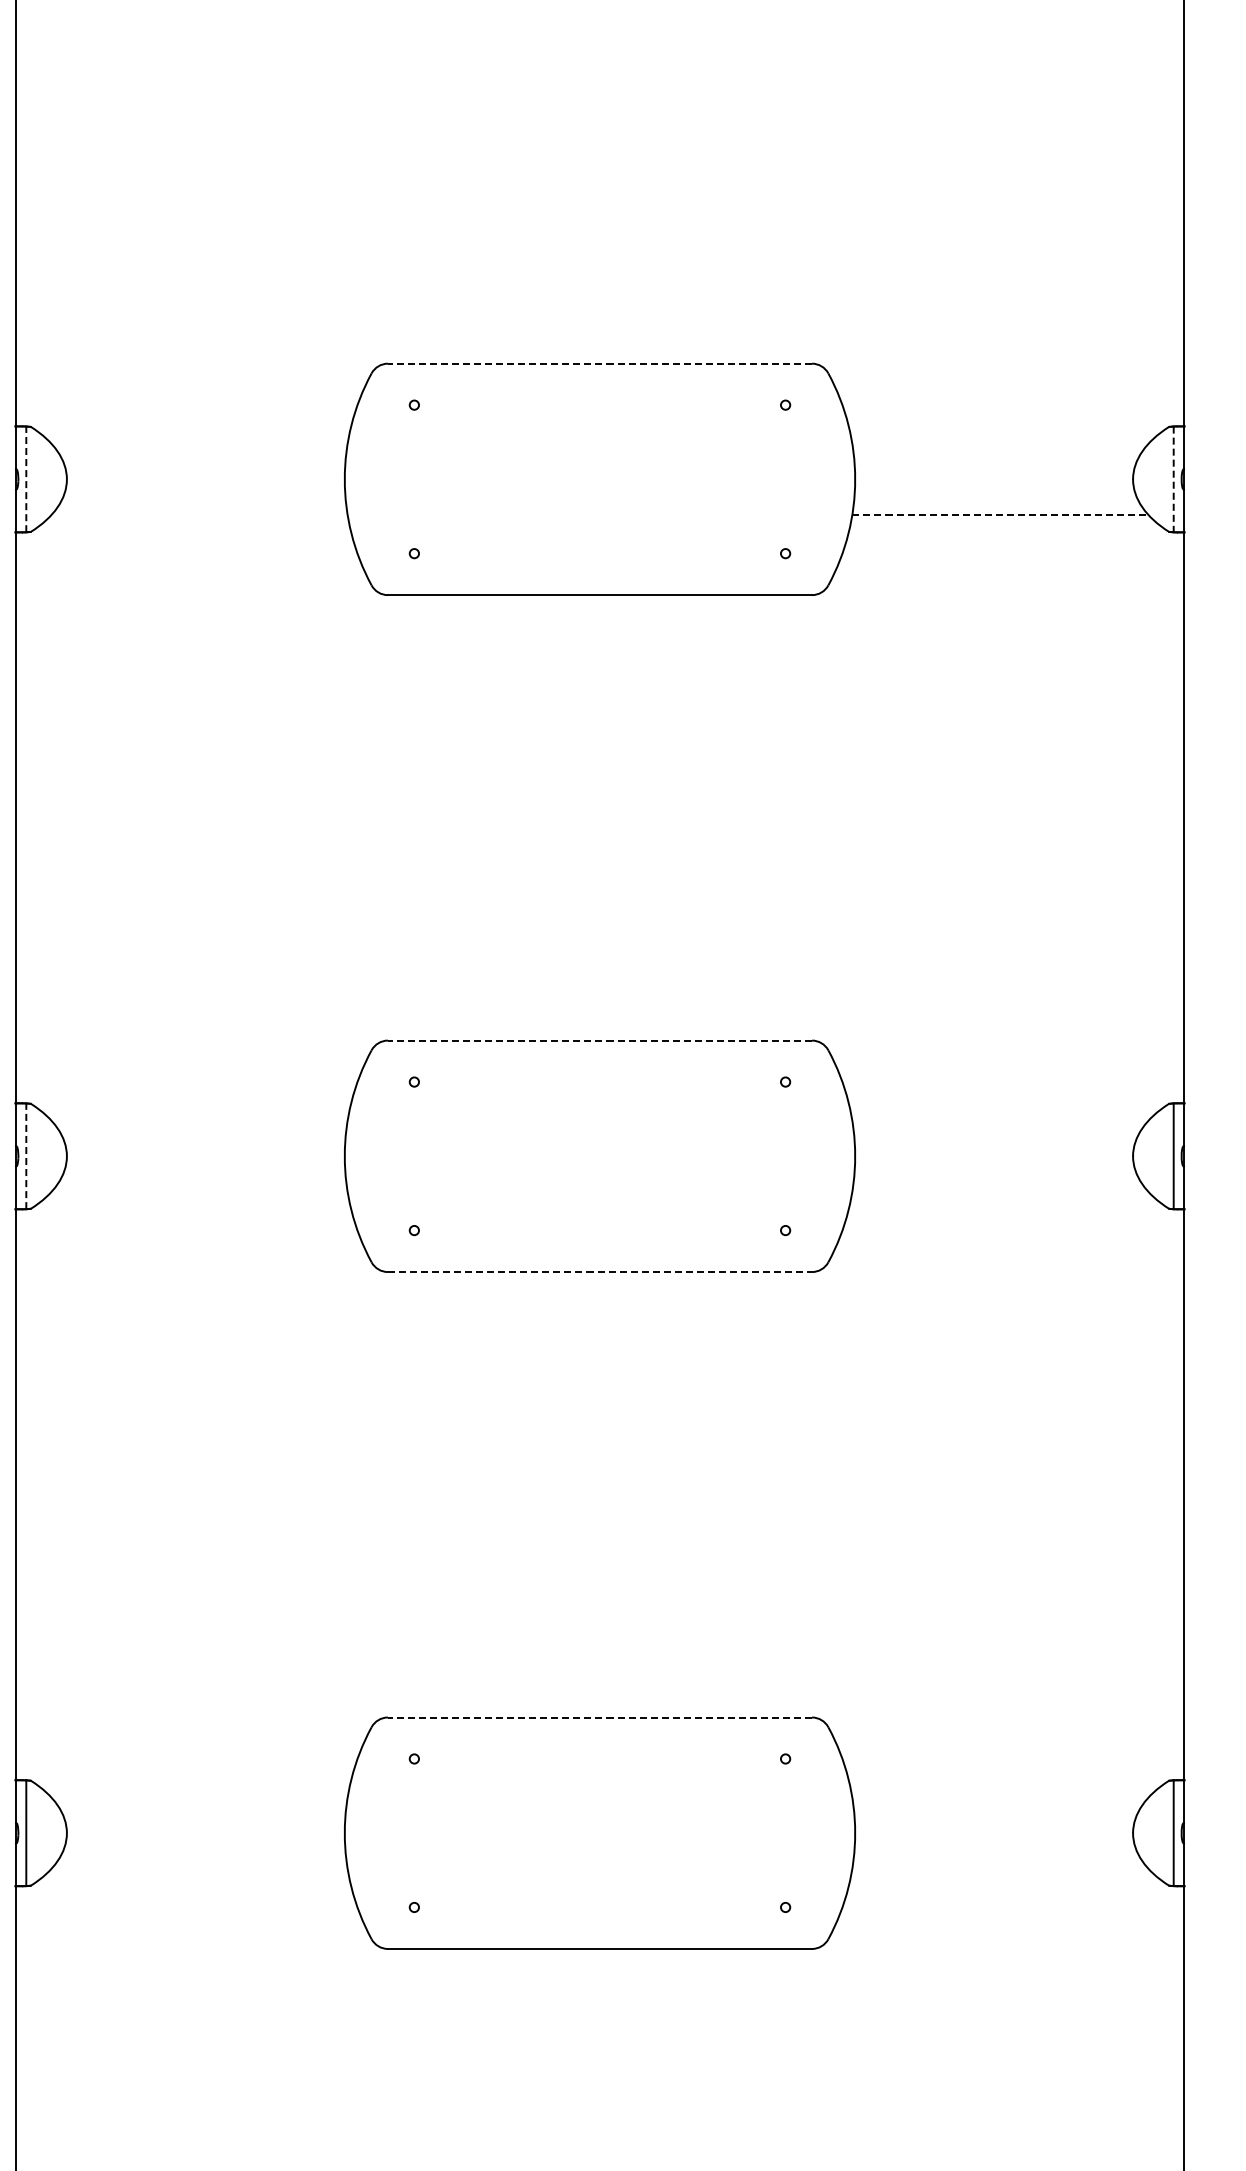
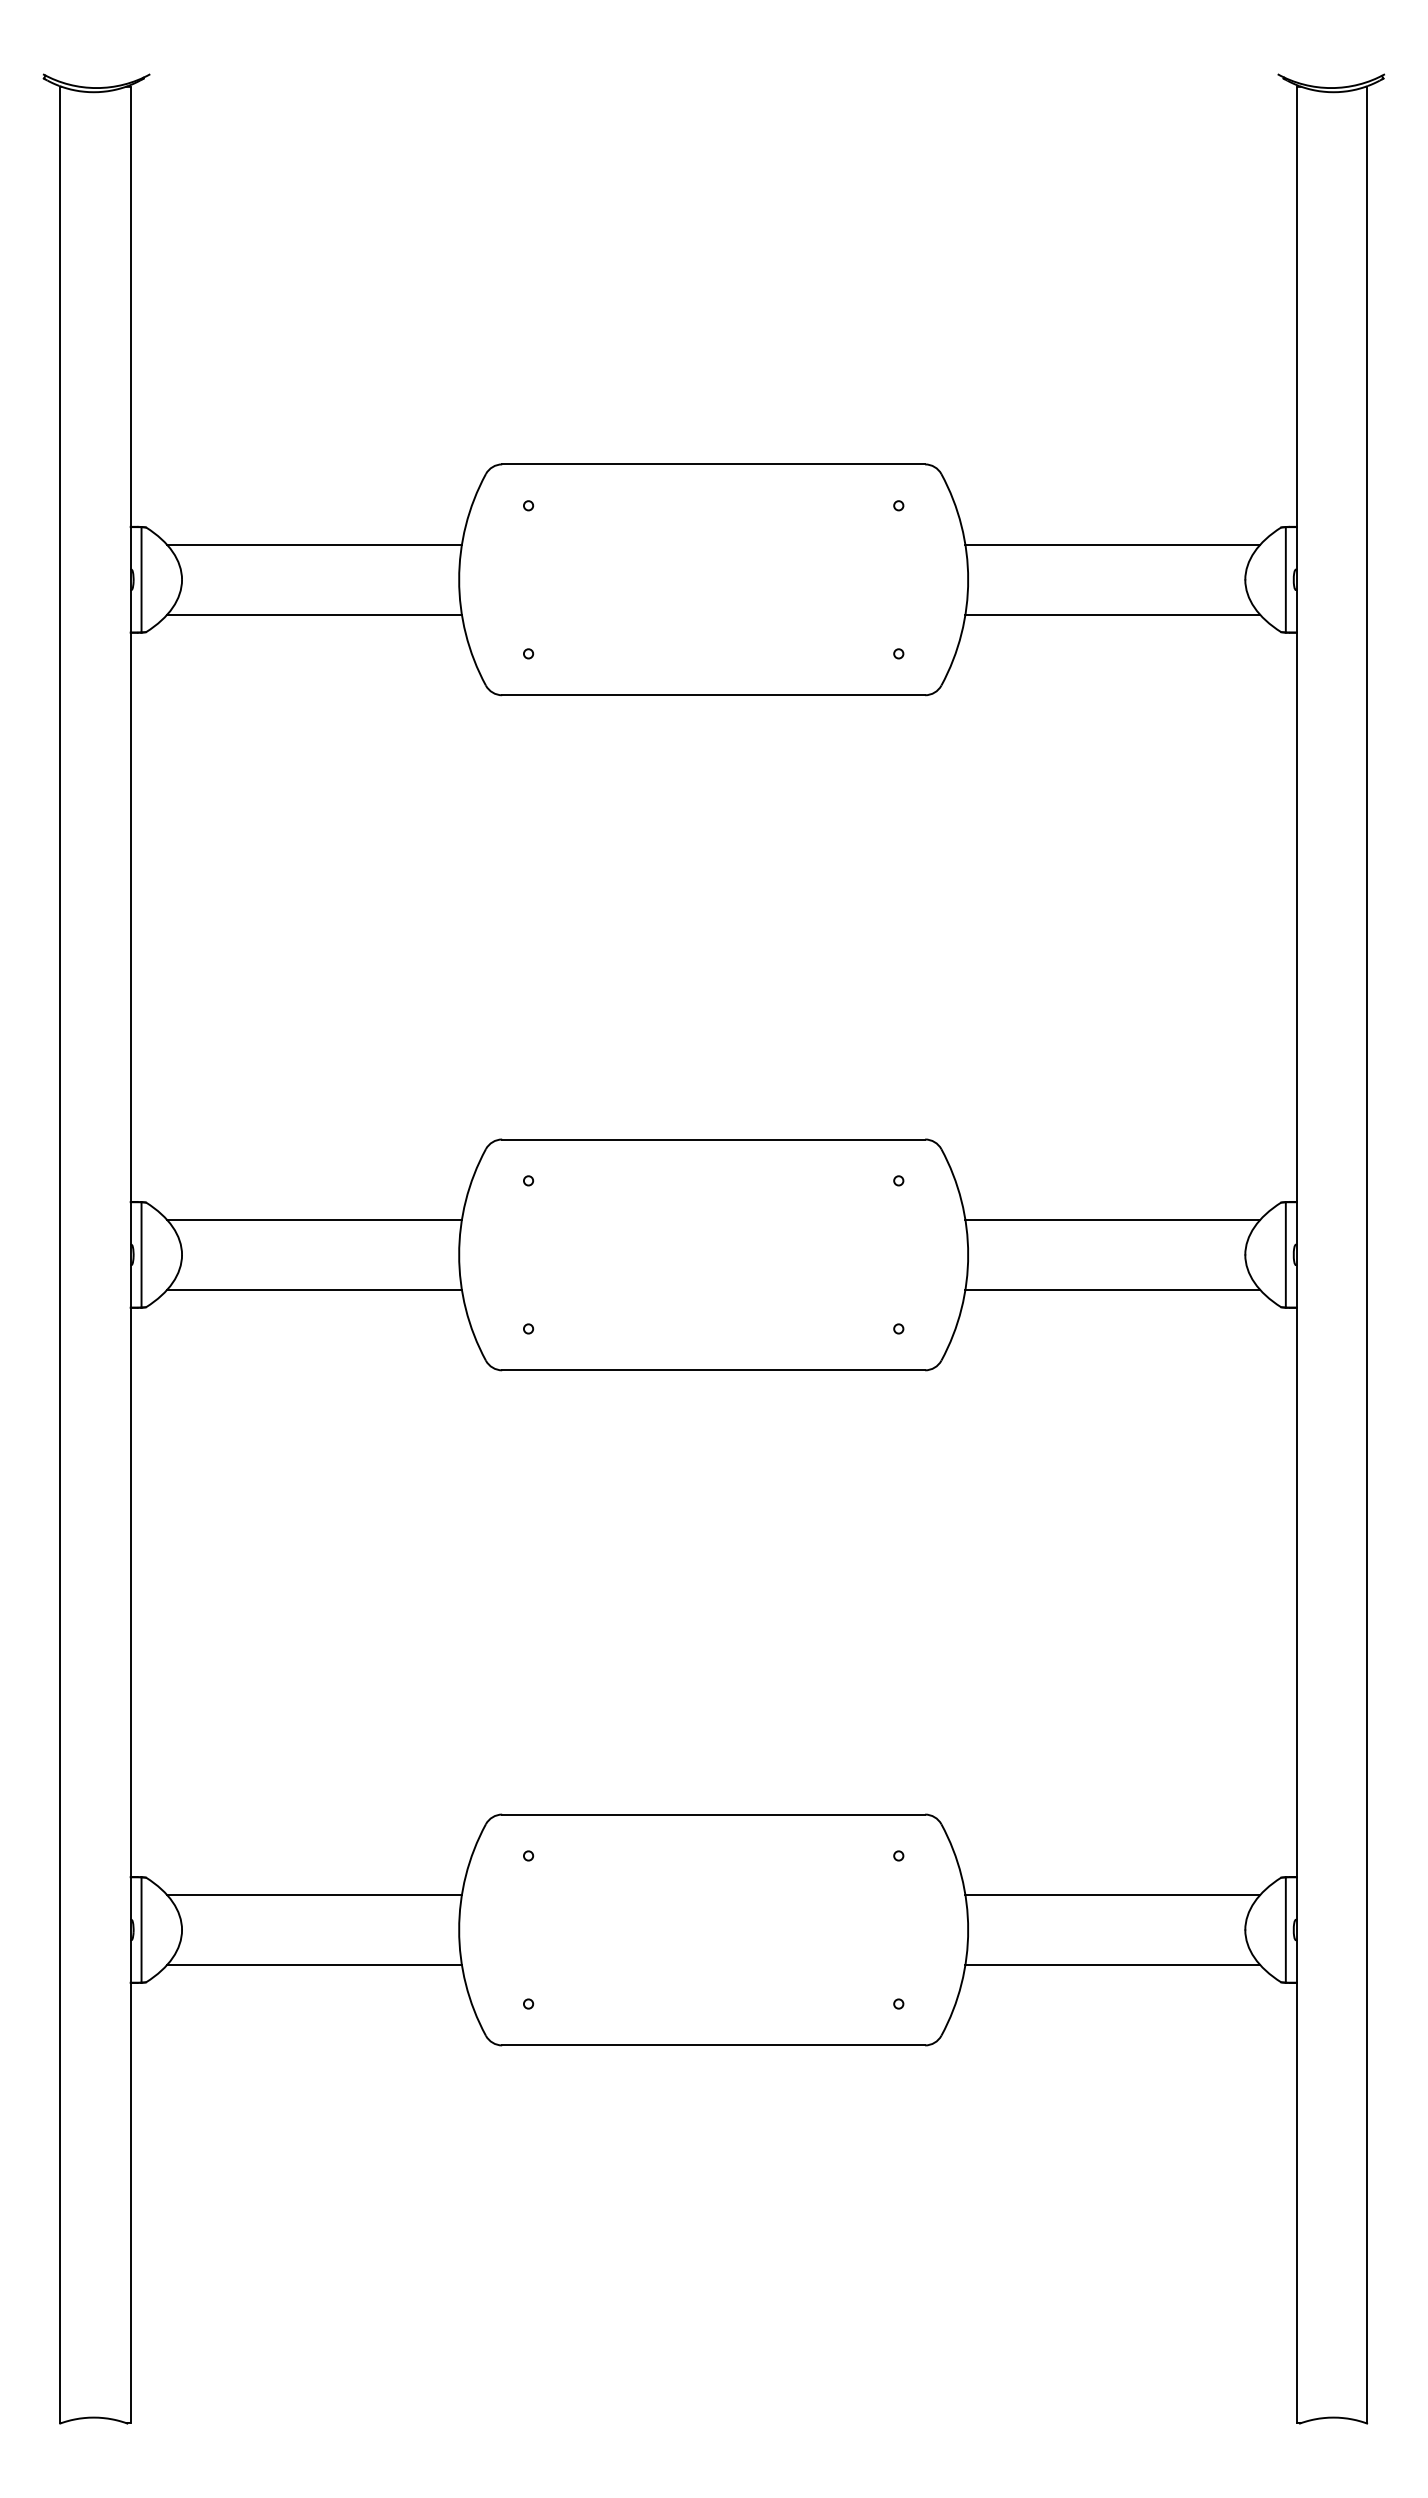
line: (599, 363) -> (713, 464), dashed -> solid
line: (199, 443) -> (314, 544), added
line: (999, 443) -> (1112, 544), added
line: (26, 479) -> (141, 579), dashed -> solid
line: (1173, 479) -> (1285, 579), dashed -> solid
line: (199, 515) -> (314, 615), added
line: (1000, 515) -> (1113, 615), dashed -> solid
line: (599, 1040) -> (713, 1139), dashed -> solid
line: (199, 1120) -> (314, 1219), added
line: (999, 1120) -> (1112, 1219), added
line: (26, 1155) -> (141, 1254), dashed -> solid
line: (199, 1191) -> (314, 1290), added
line: (999, 1191) -> (1112, 1290), added
line: (600, 1272) -> (714, 1370), dashed -> solid
line: (599, 1717) -> (713, 1814), dashed -> solid
line: (199, 1797) -> (314, 1894), added
line: (999, 1797) -> (1112, 1894), added
line: (199, 1868) -> (314, 1965), added
line: (999, 1868) -> (1112, 1965), added

